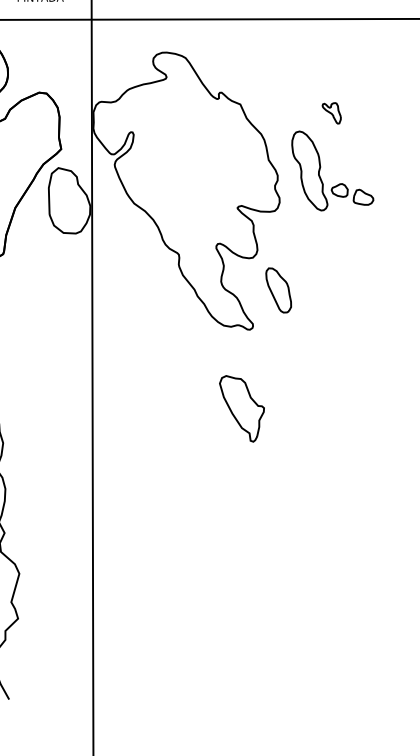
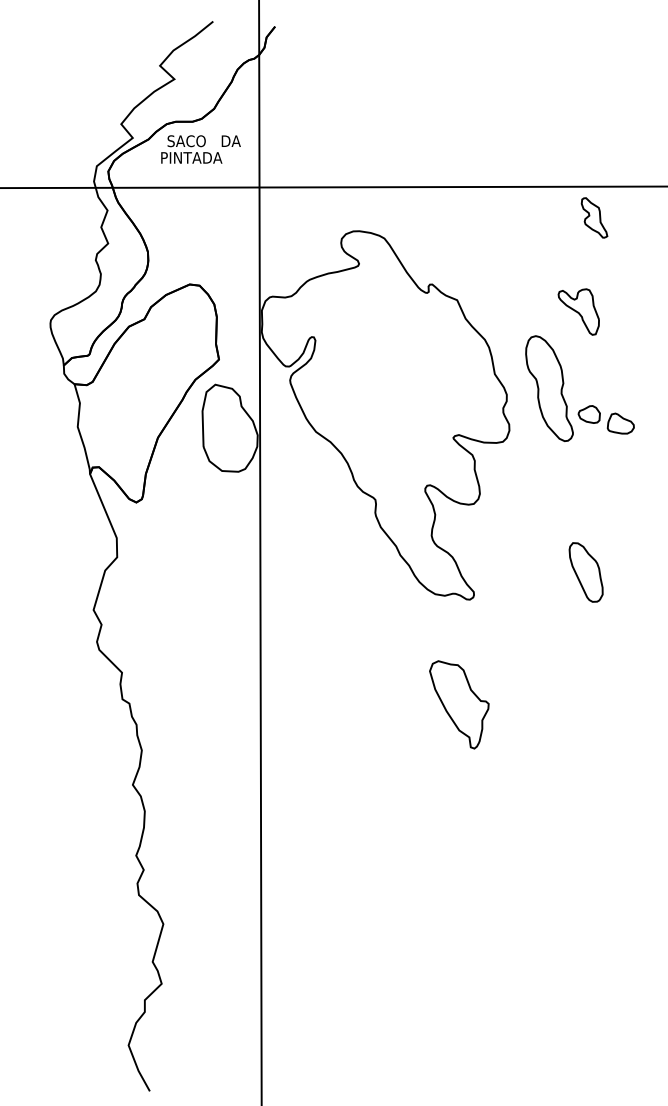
part: (343, 42) -> (594, 217), added
part: (331, 112) -> (578, 311), size x1.67
part: (278, 290) -> (585, 572), moved

